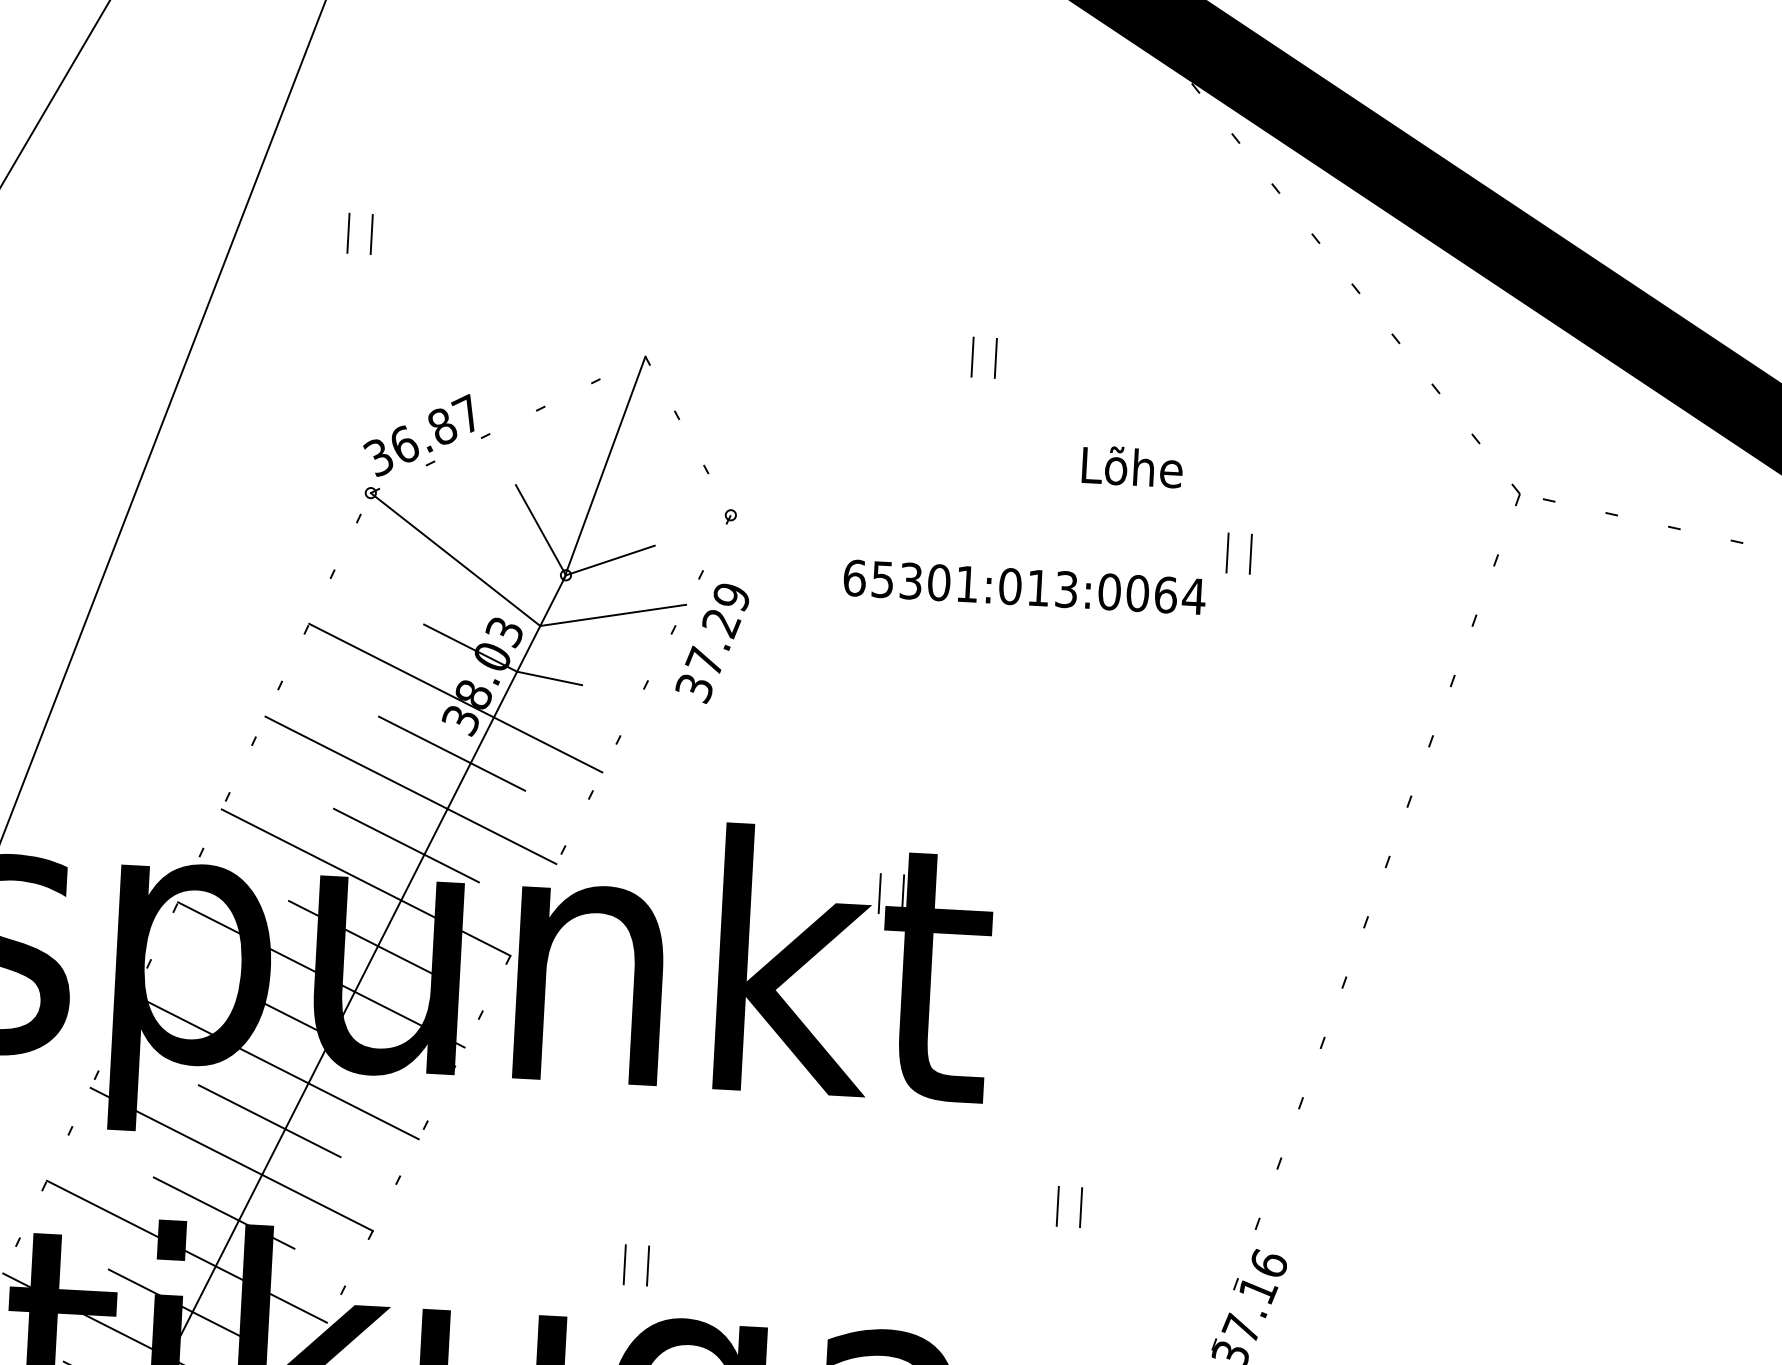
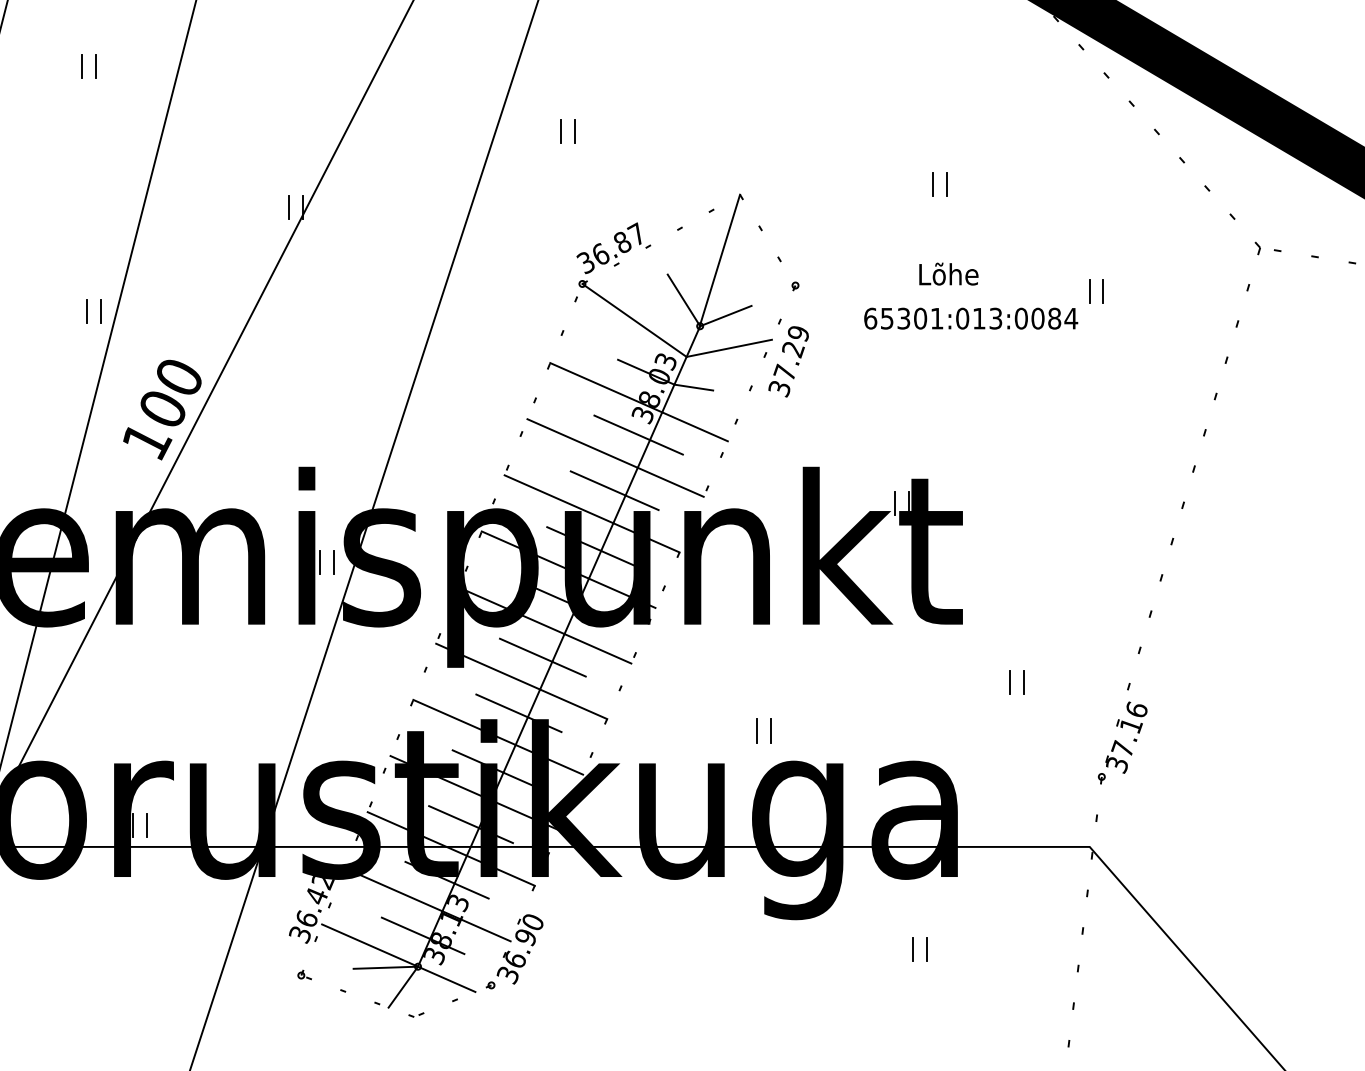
text: (1131, 465) -> (948, 273), moved
text: (1165, 594) -> (1054, 318), 65301:013:0064 -> 65301:013:0084

